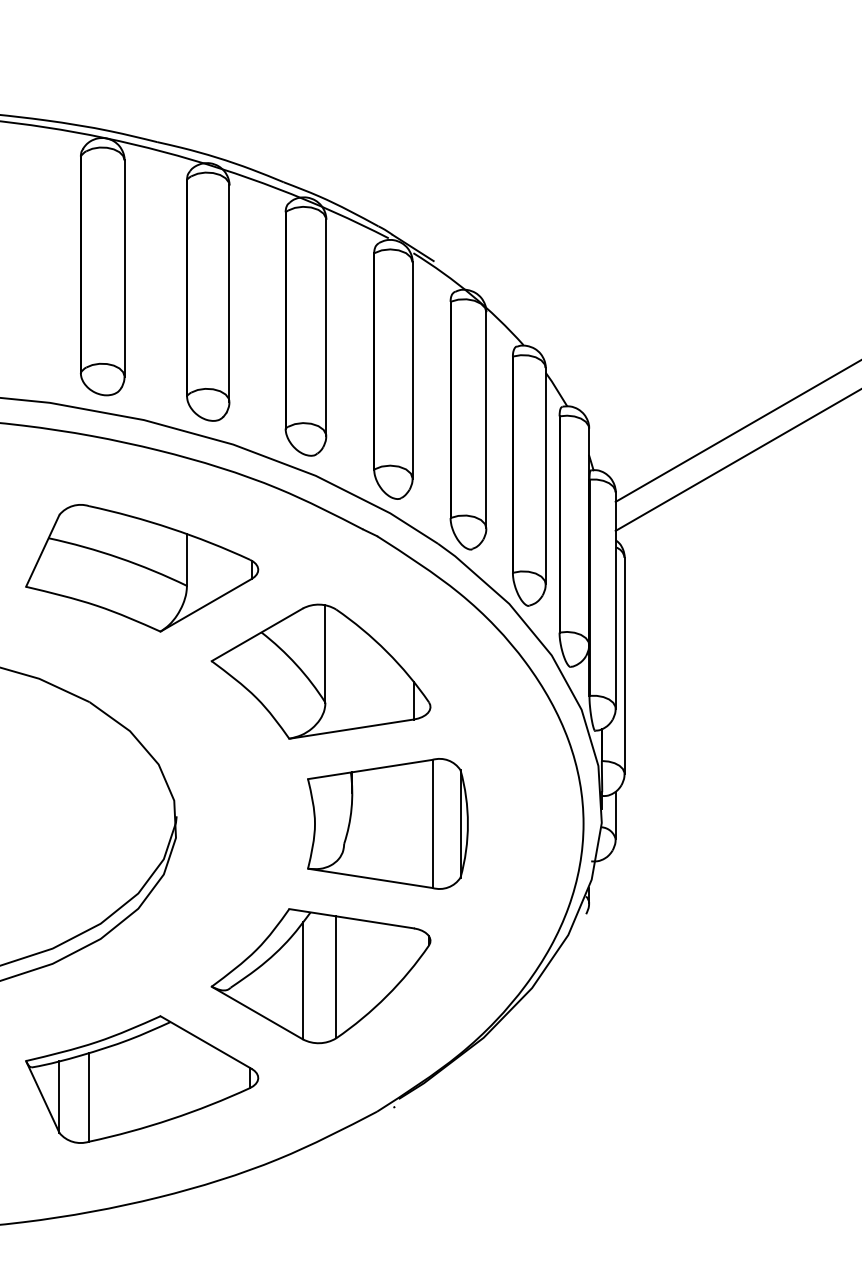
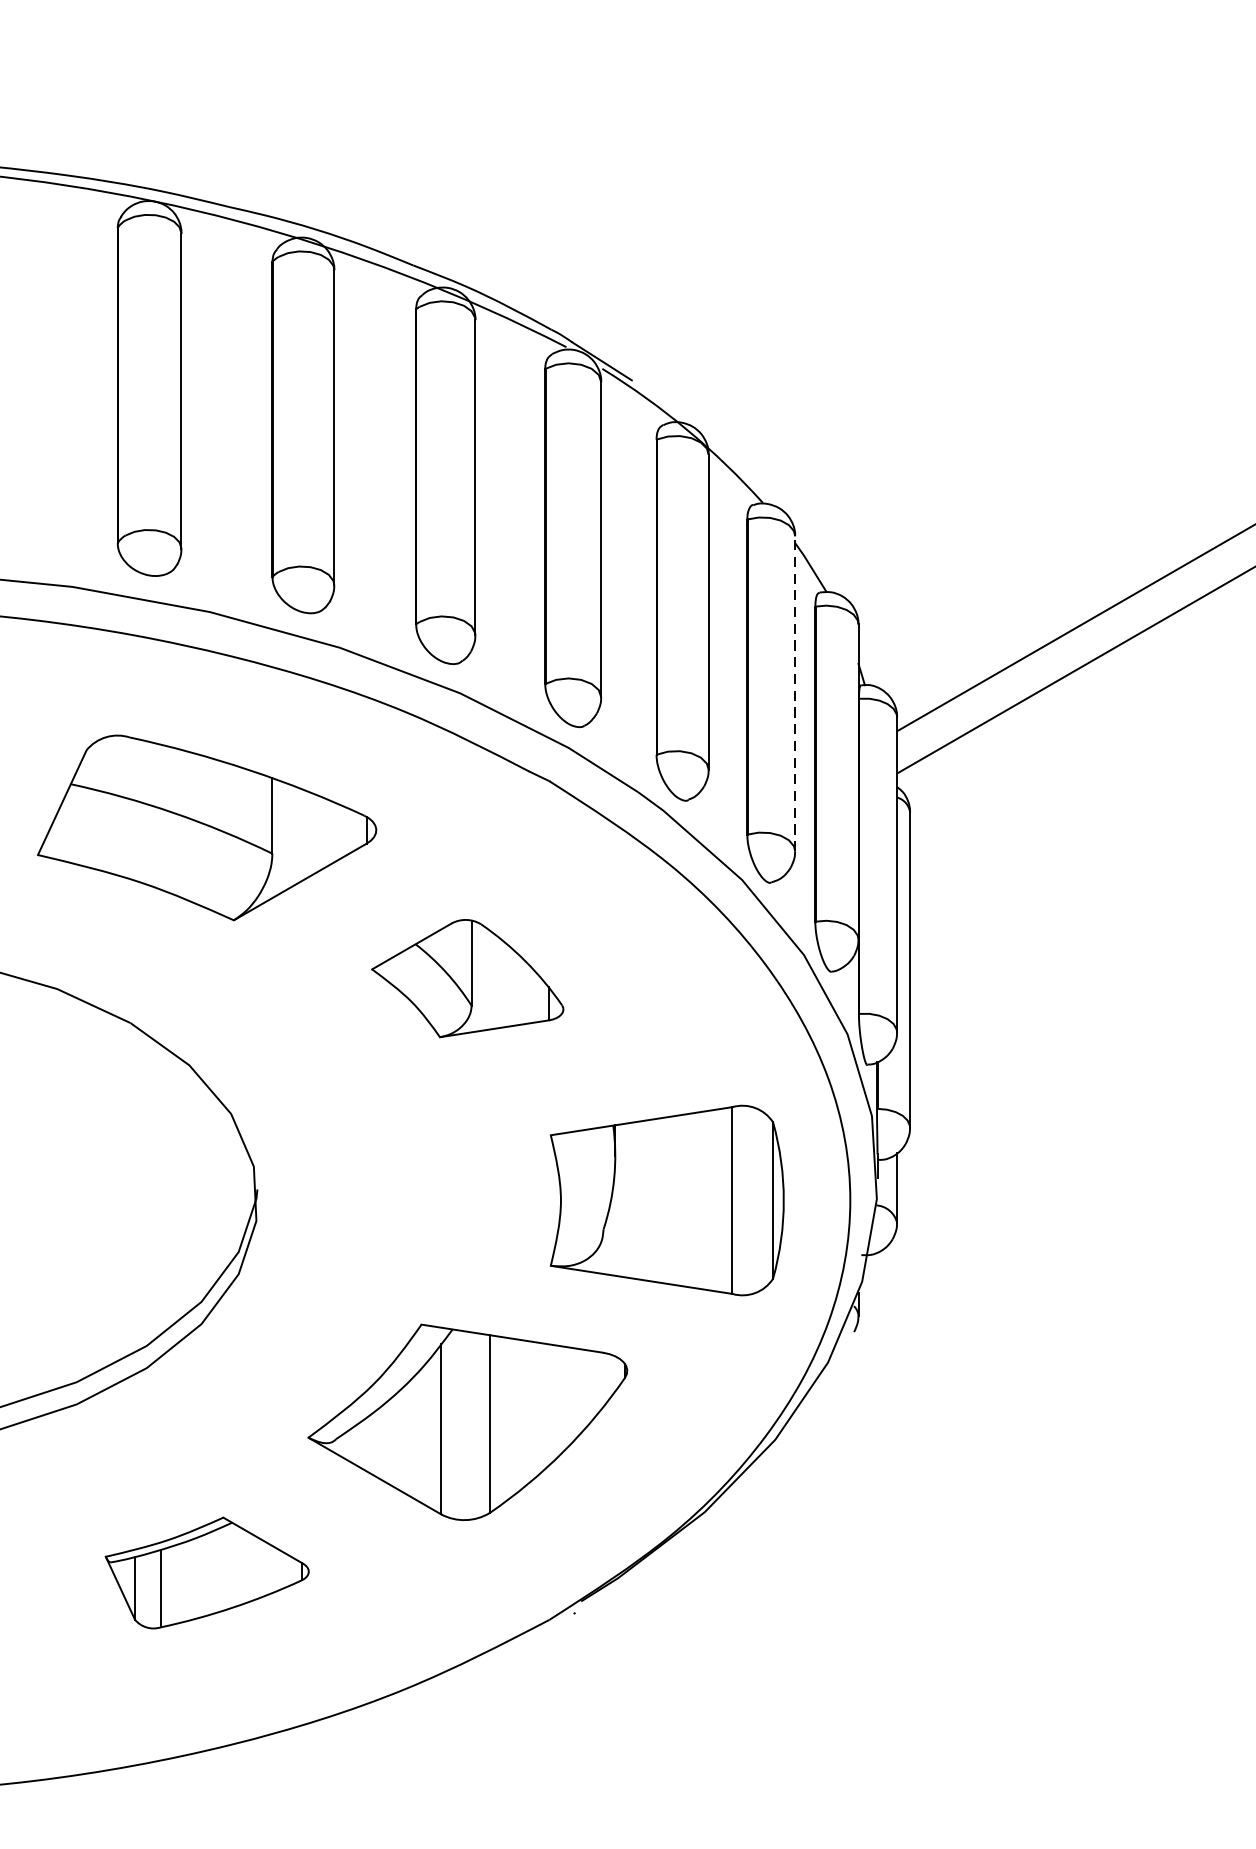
line: (545, 475) -> (794, 692), solid -> dashed
part: (320, 671) -> (466, 978), size x0.6
part: (387, 823) -> (666, 1199), moved
part: (142, 1079) -> (207, 1572), size x0.6

